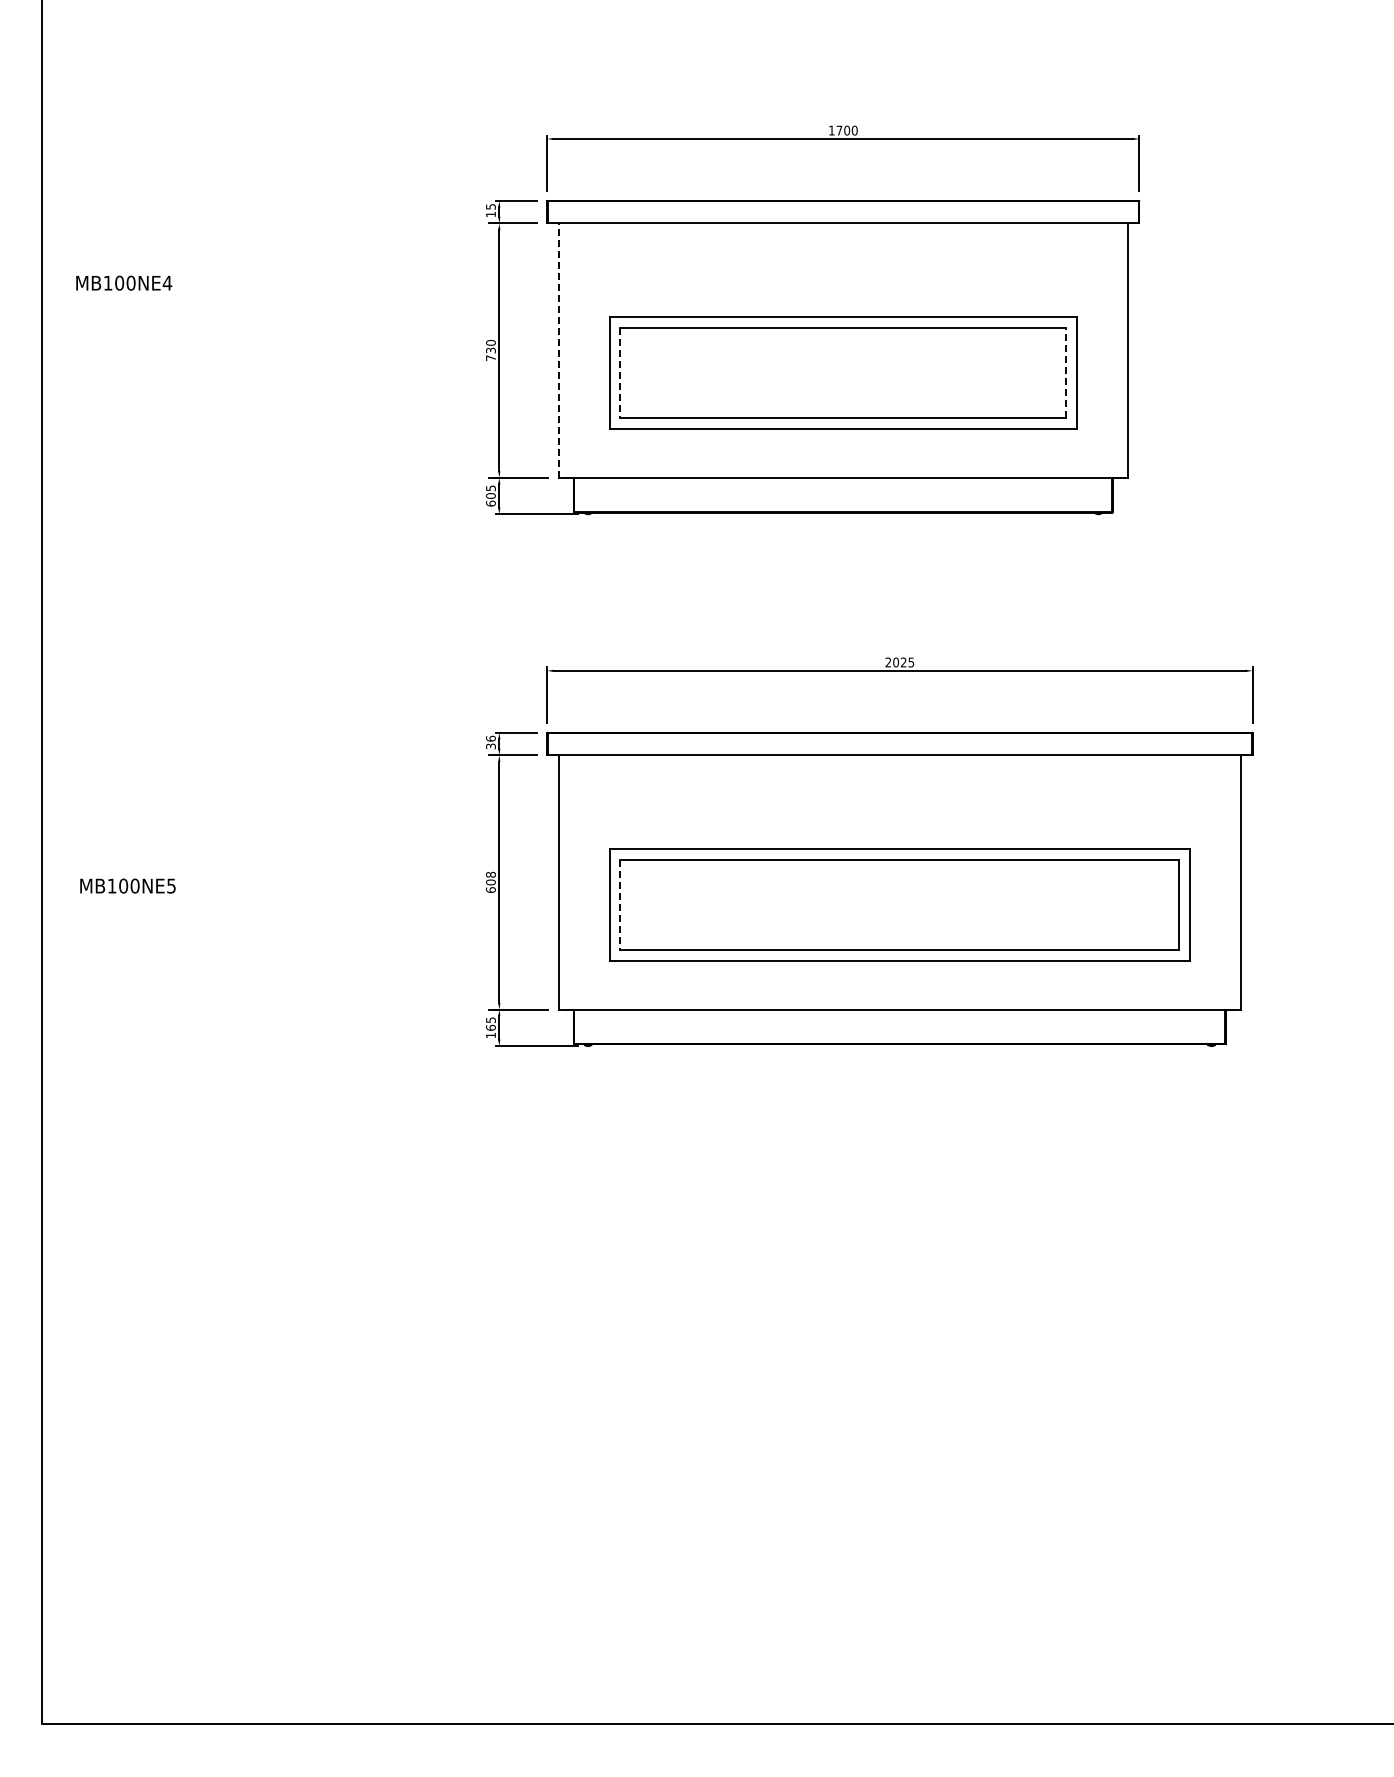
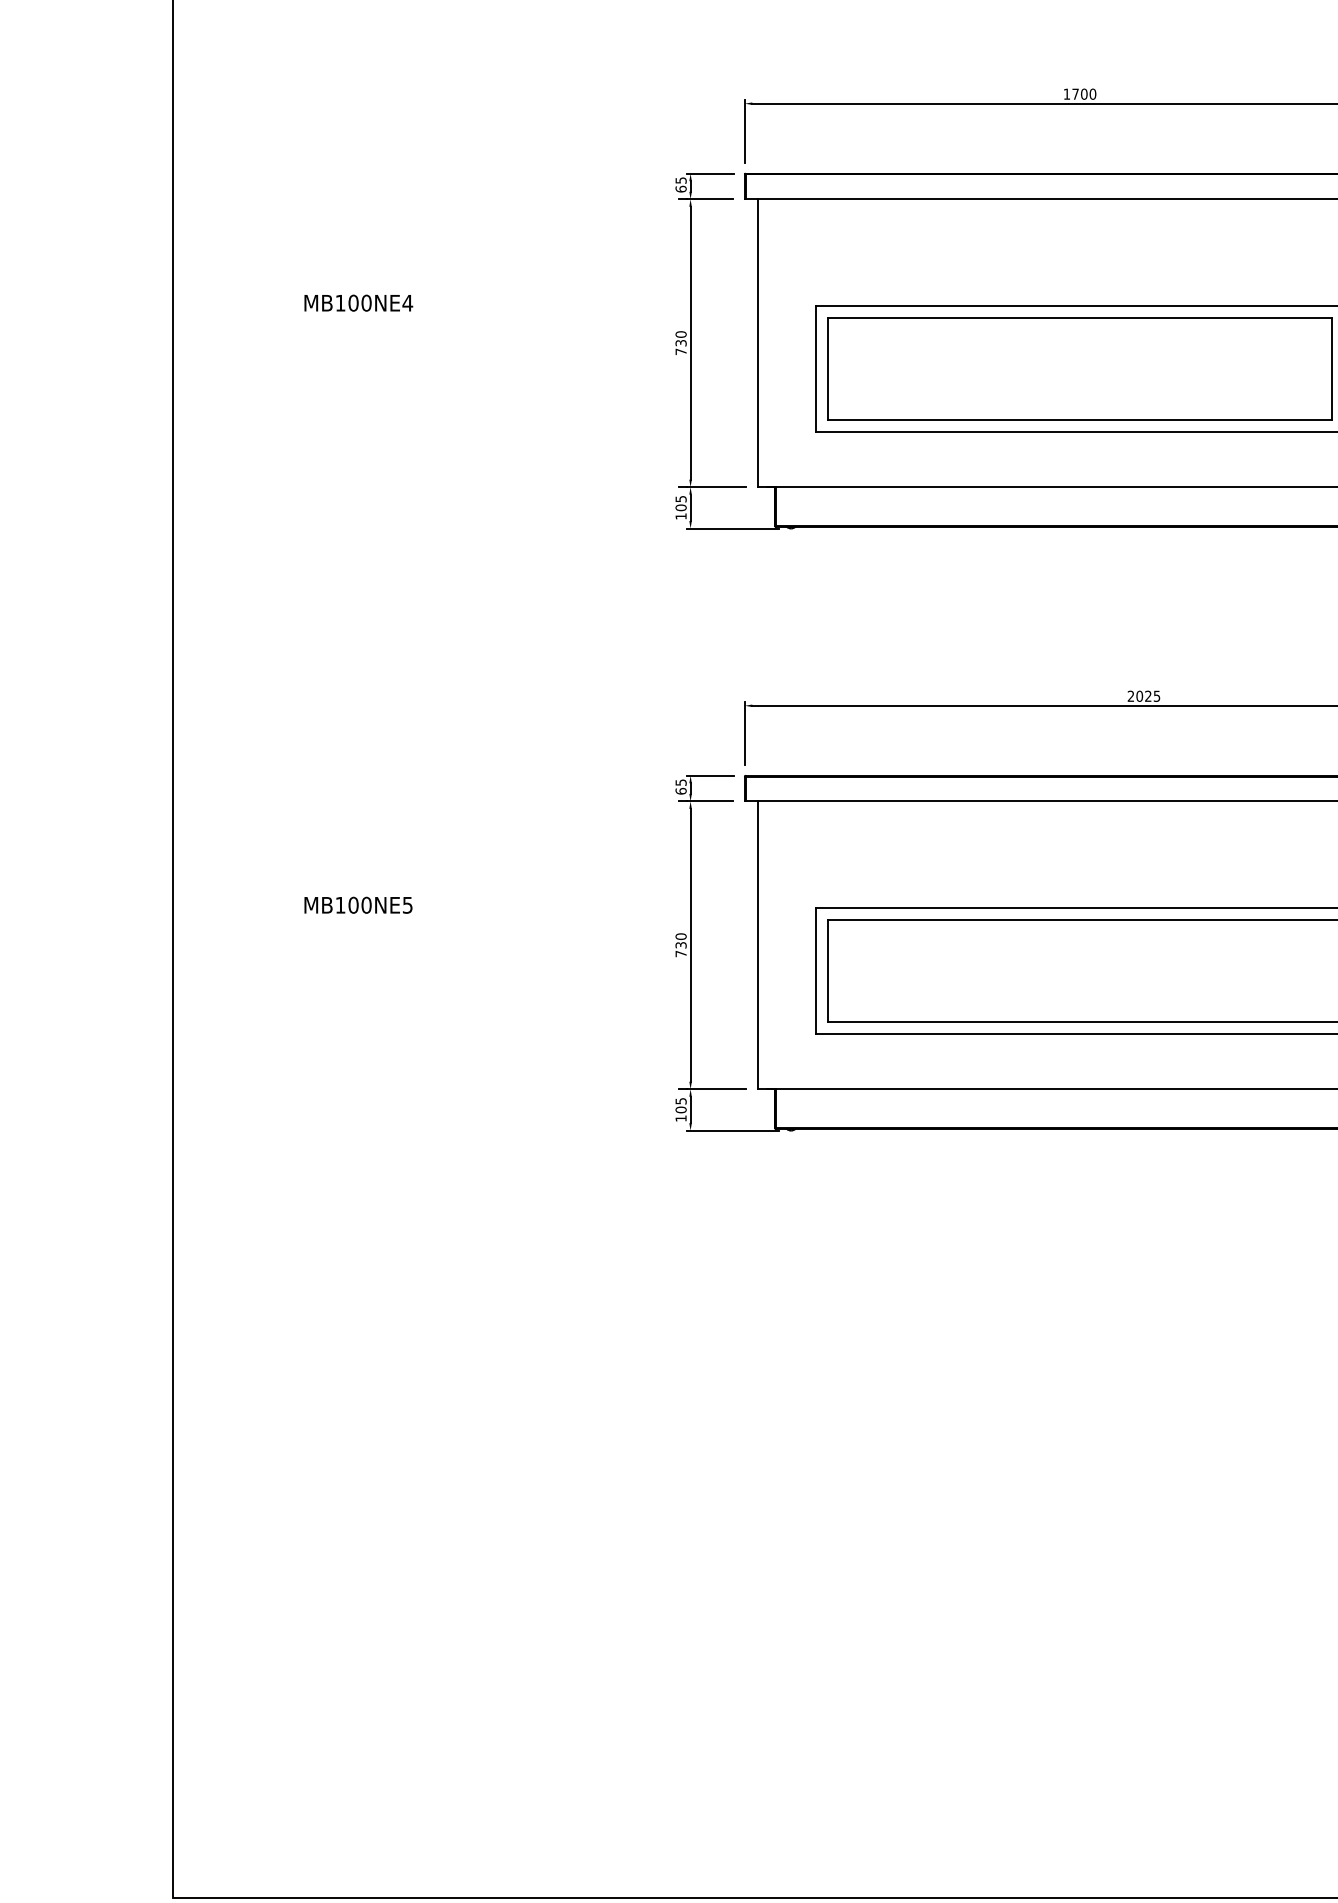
text: (490, 214) -> (680, 189), 15 -> 65
text: (124, 282) -> (359, 302), moved
line: (558, 350) -> (757, 343), dashed -> solid
line: (1066, 372) -> (1332, 368), dashed -> solid
line: (620, 373) -> (827, 369), dashed -> solid
text: (490, 503) -> (680, 516), 605 -> 105
text: (490, 742) -> (680, 786), 36 -> 65
text: (490, 881) -> (680, 944), 608 -> 730
text: (127, 885) -> (357, 904), moved
line: (620, 905) -> (827, 971), dashed -> solid
text: (490, 1027) -> (680, 1109), 165 -> 105

